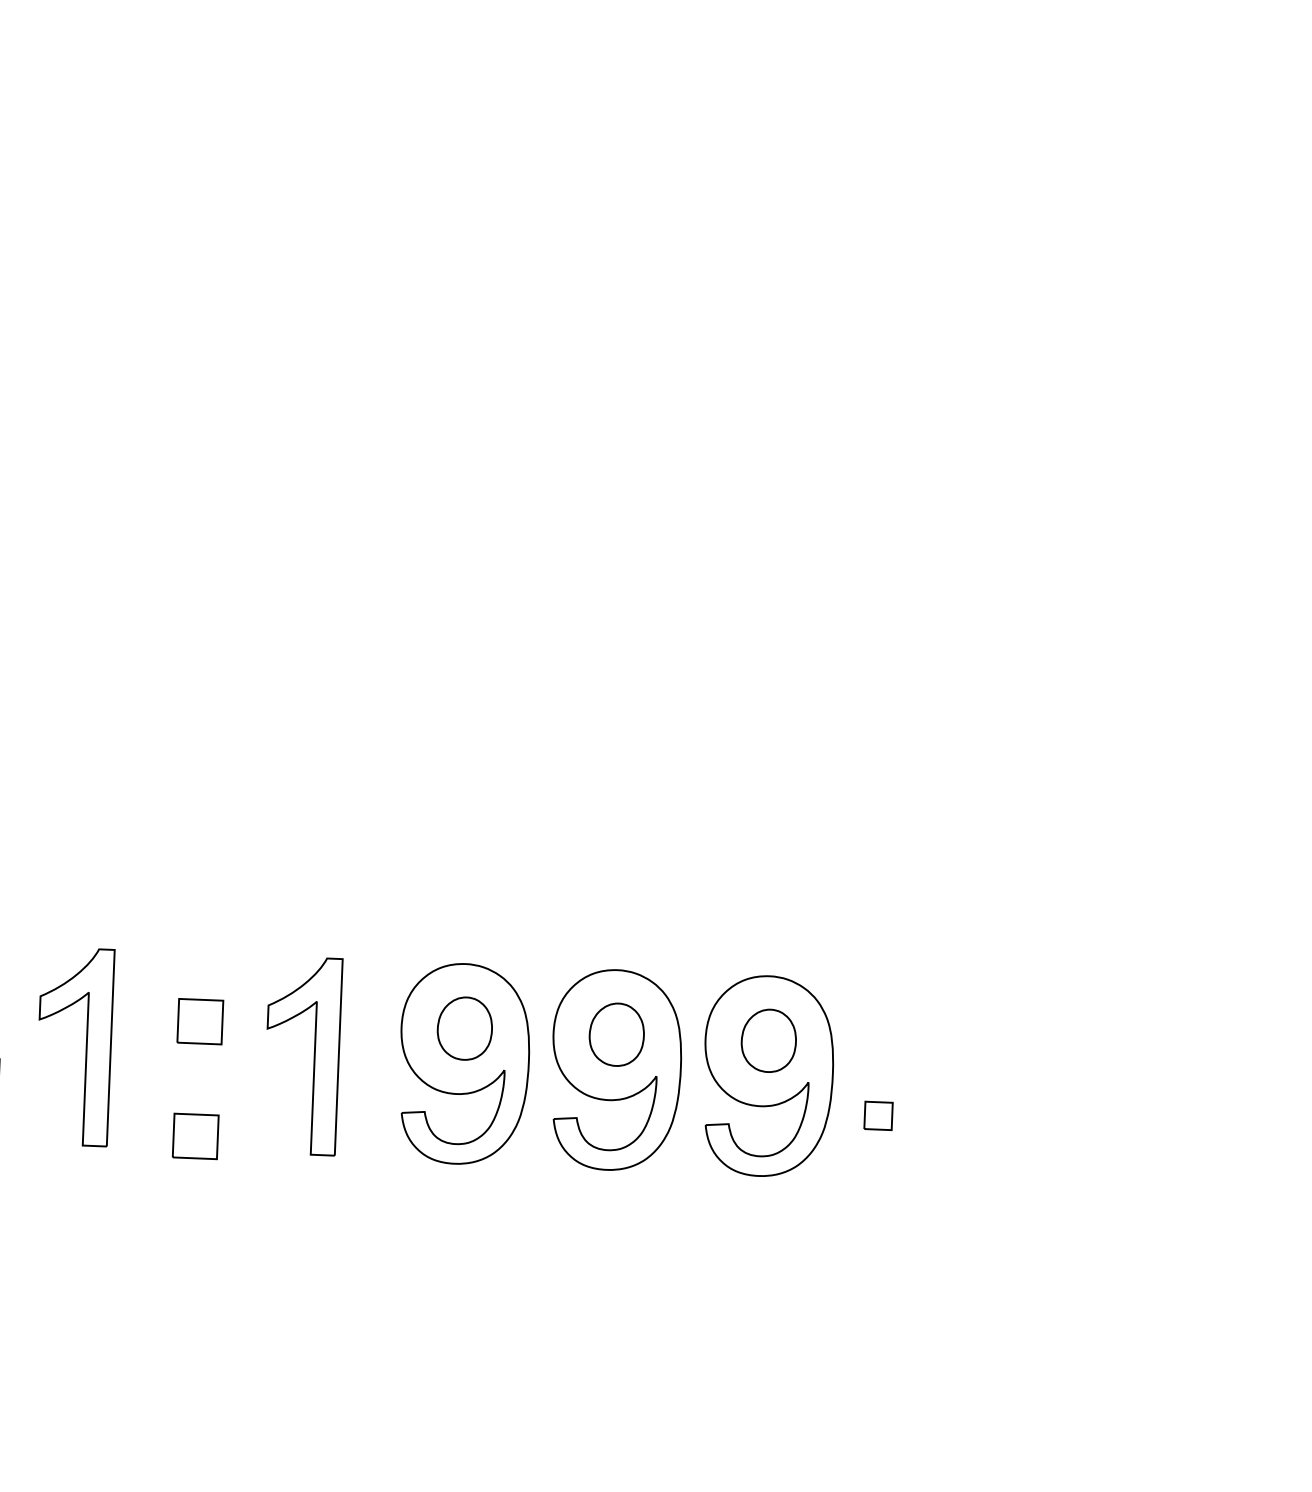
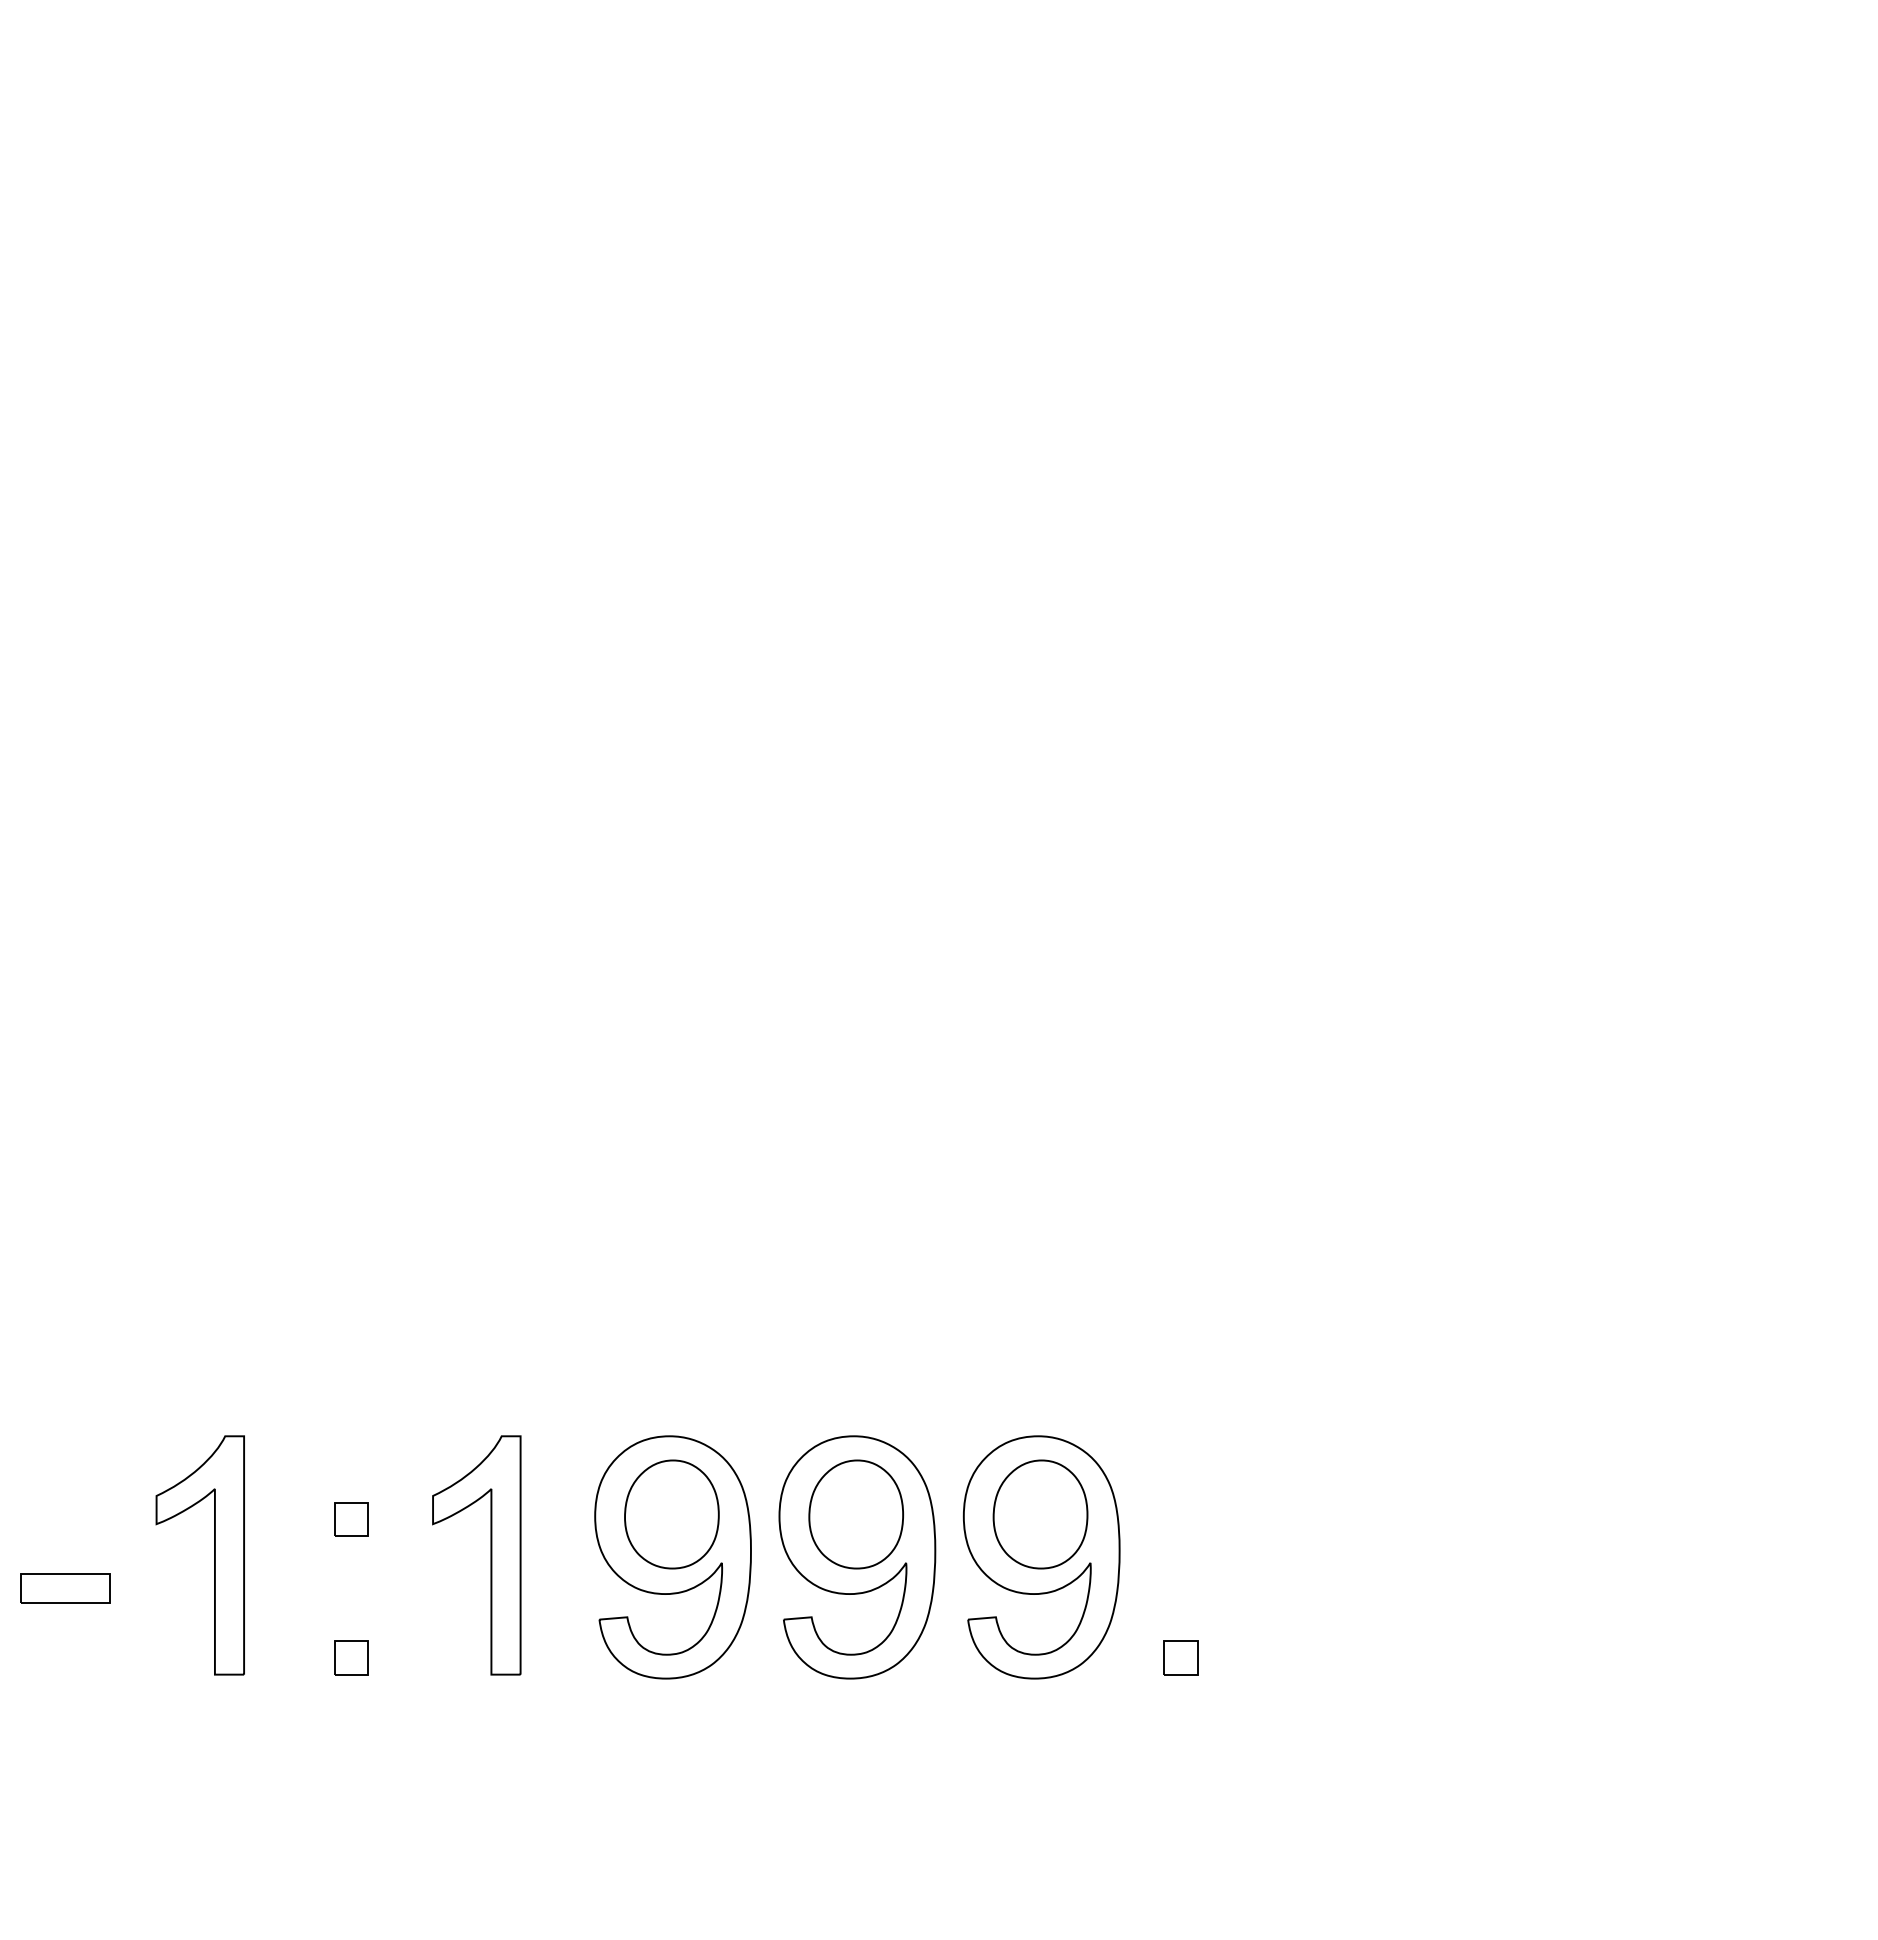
part: (200, 1022) -> (351, 1519), size x0.62
part: (464, 1028) -> (671, 1514), size x1.43
part: (616, 1034) -> (855, 1514), size x1.43
part: (768, 1040) -> (1040, 1514), size x1.43
part: (878, 1115) -> (1180, 1657), moved
part: (195, 1135) -> (351, 1657), size x0.62

